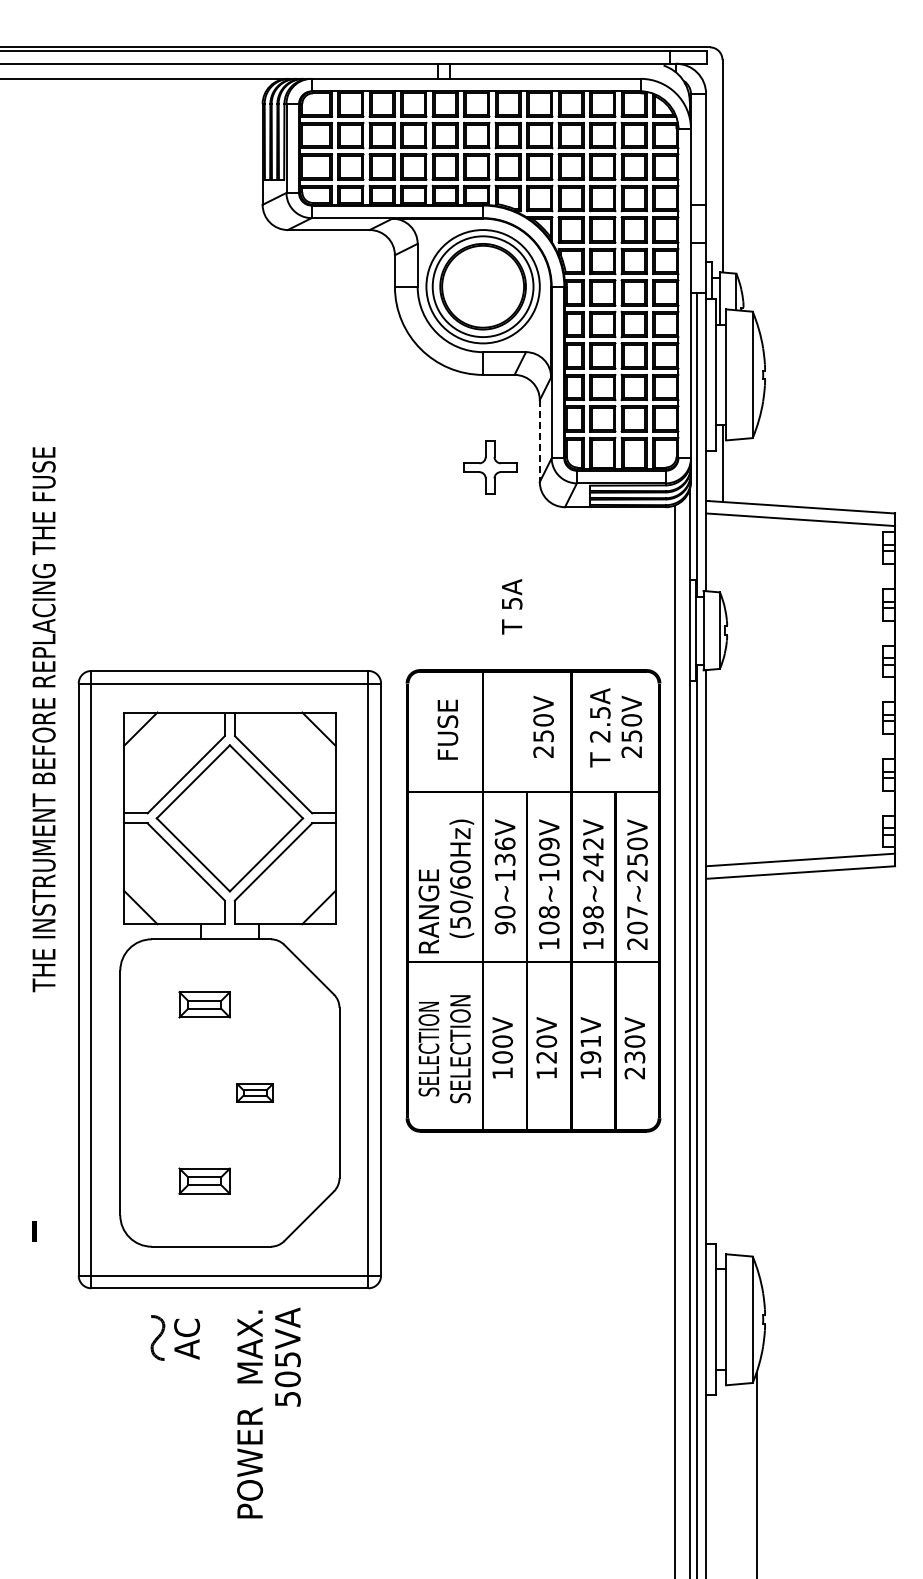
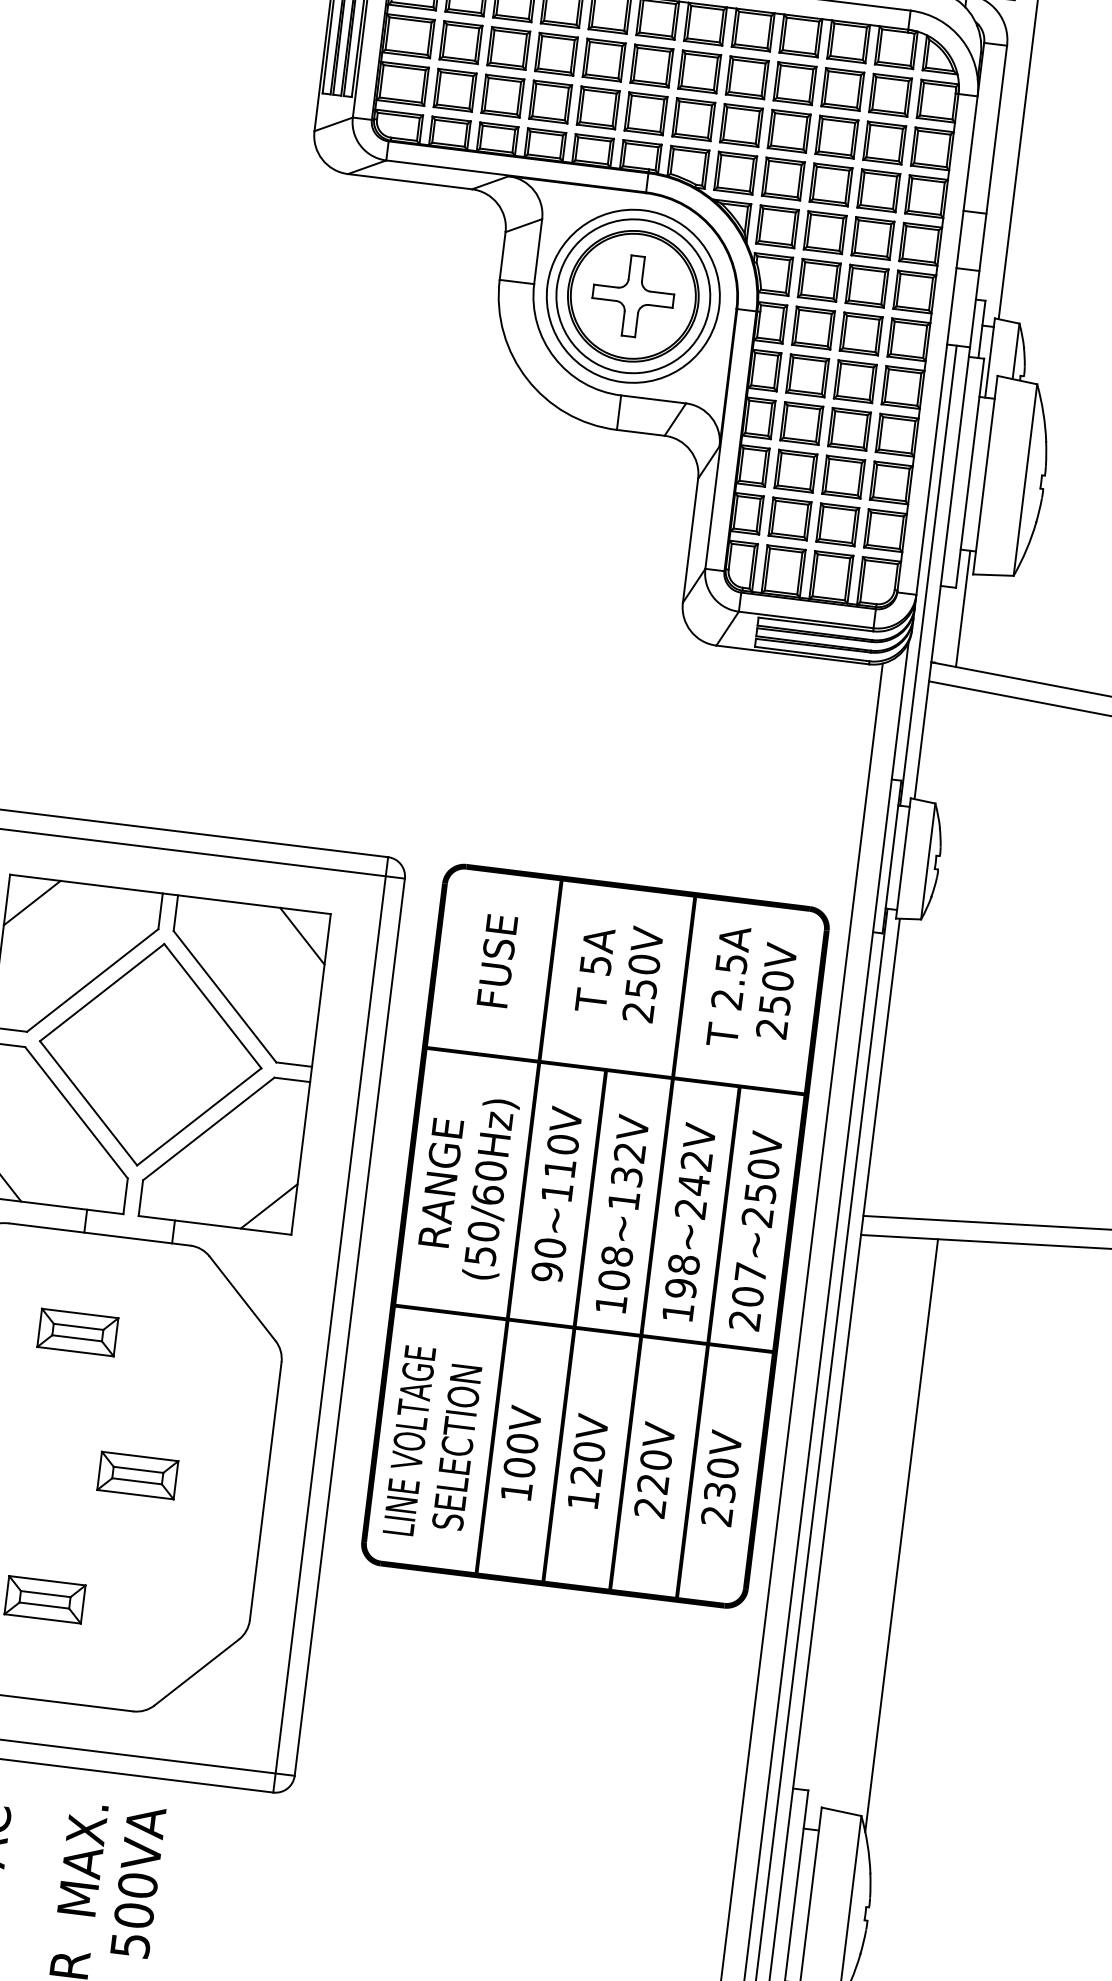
line: (539, 441) -> (689, 541), dashed -> solid
part: (490, 467) -> (633, 296), moved
text: (512, 606) -> (595, 969), moved
text: (504, 851) -> (560, 1156), 90~136V -> 90~110V
text: (549, 851) -> (628, 1164), 108~109V -> 108~132V
text: (428, 911) -> (440, 1182), moved
text: (428, 1048) -> (408, 1440), SELECTION -> LINE VOLTAGE
text: (590, 1057) -> (652, 1484), 191V -> 220V
line: (756, 1070) -> (901, 1534), added
part: (254, 1092) -> (137, 1474), size x1.43
text: (287, 1359) -> (137, 1885), 505VA -> 500VA

